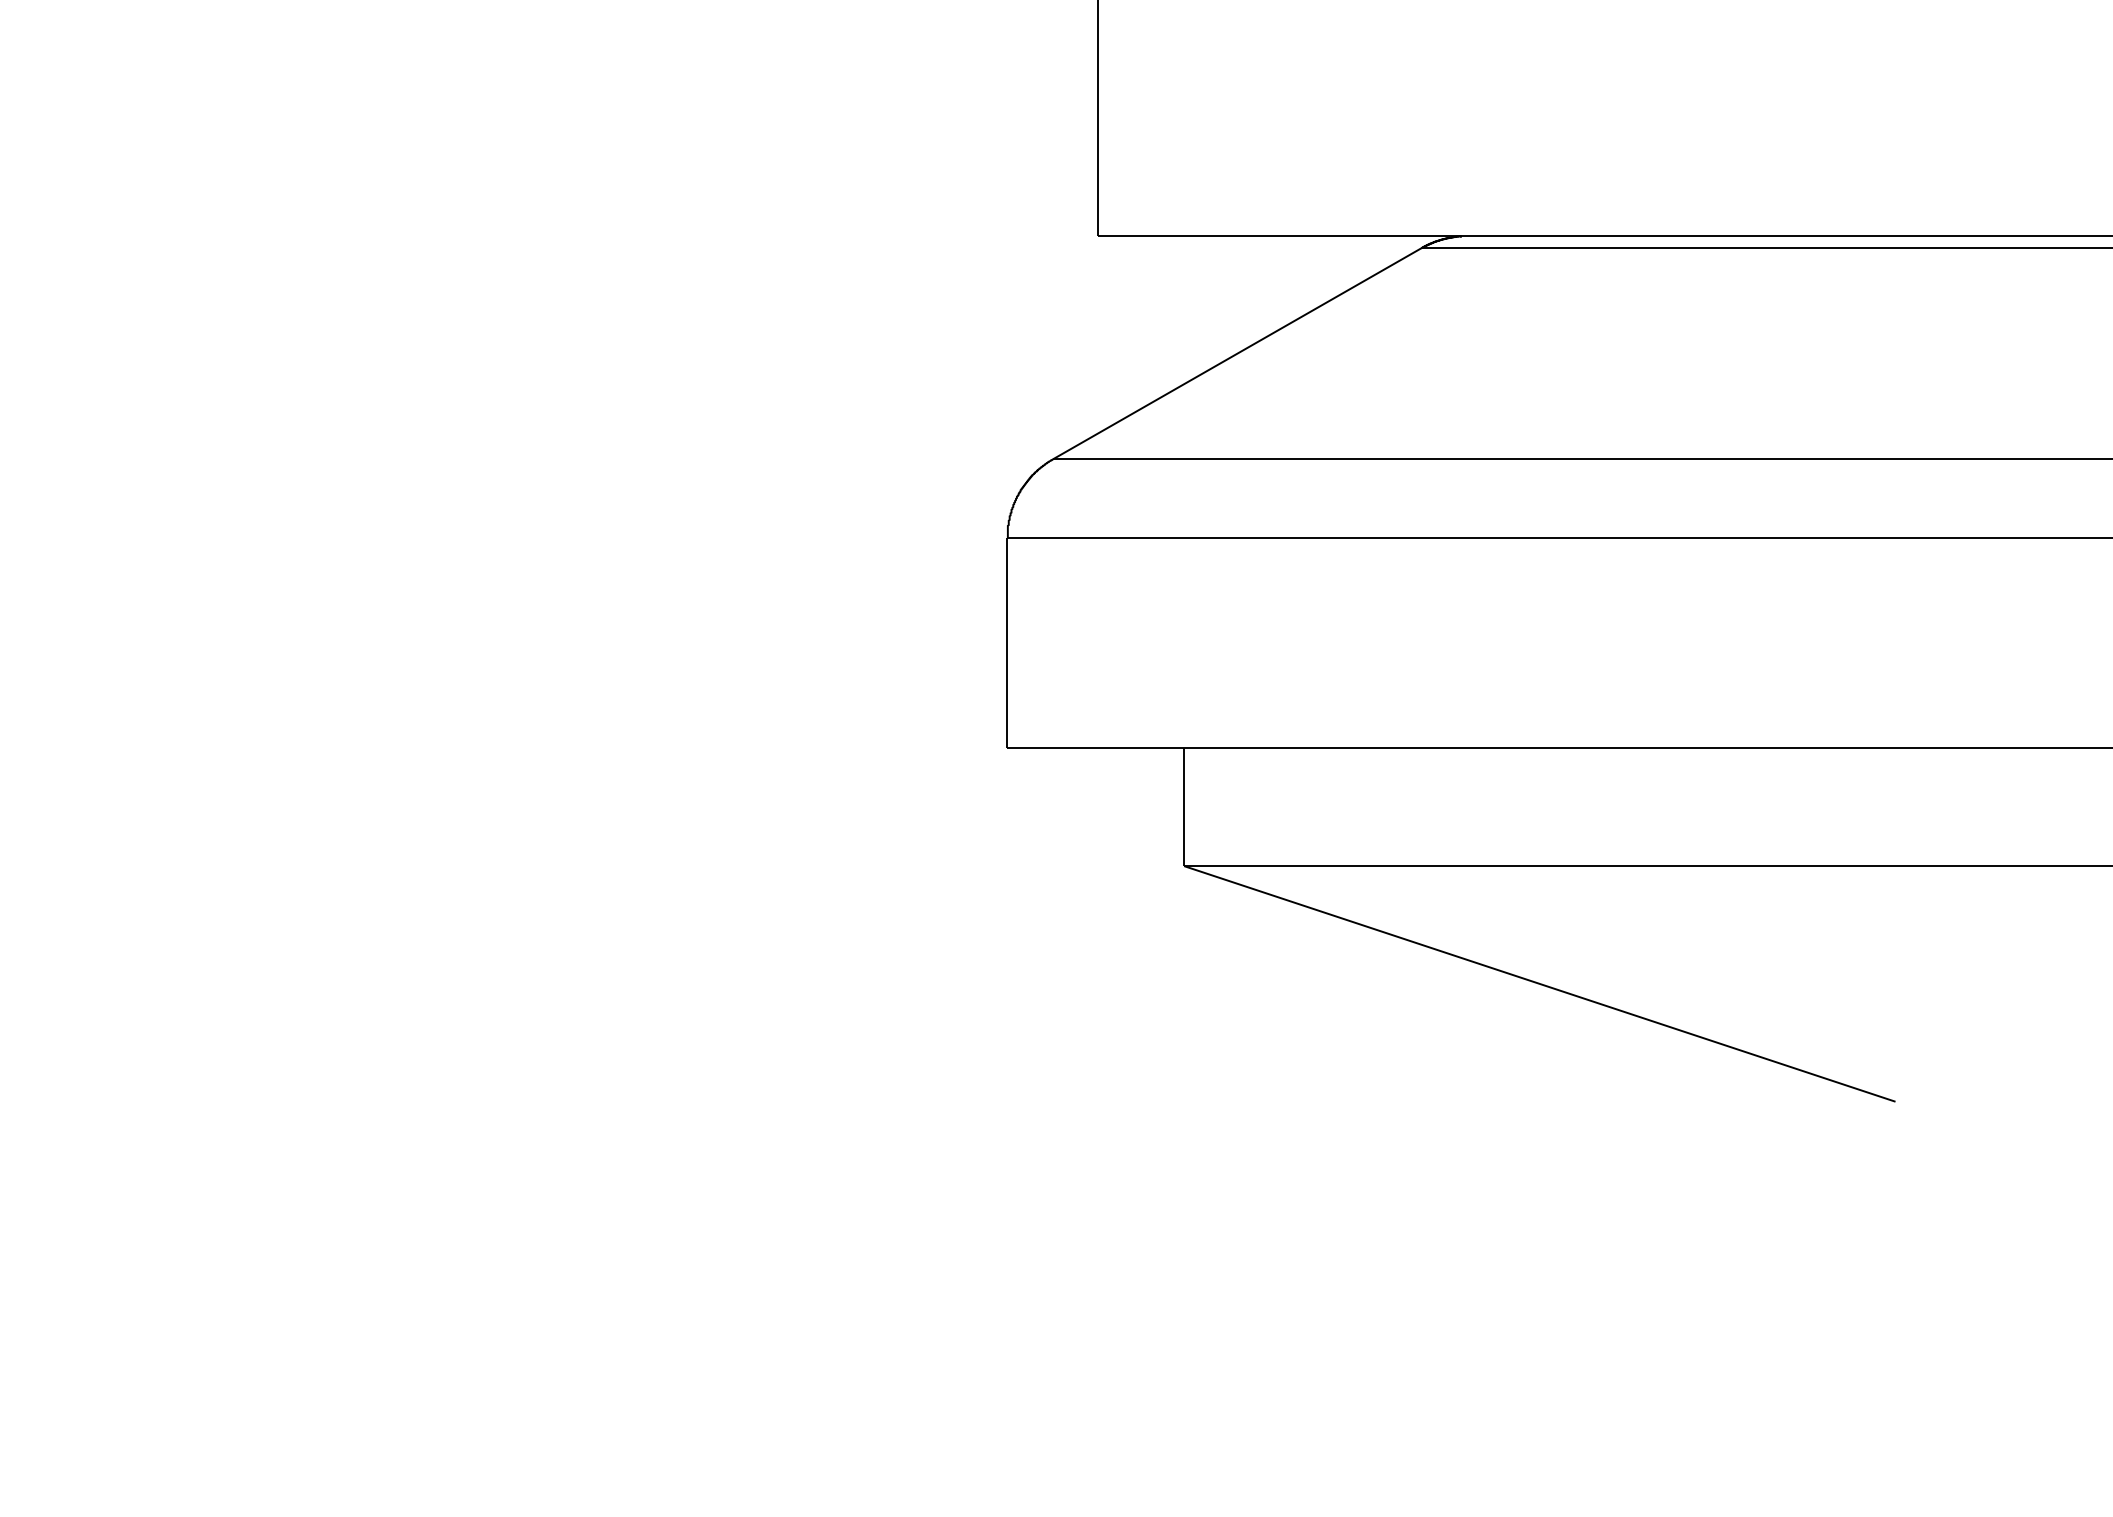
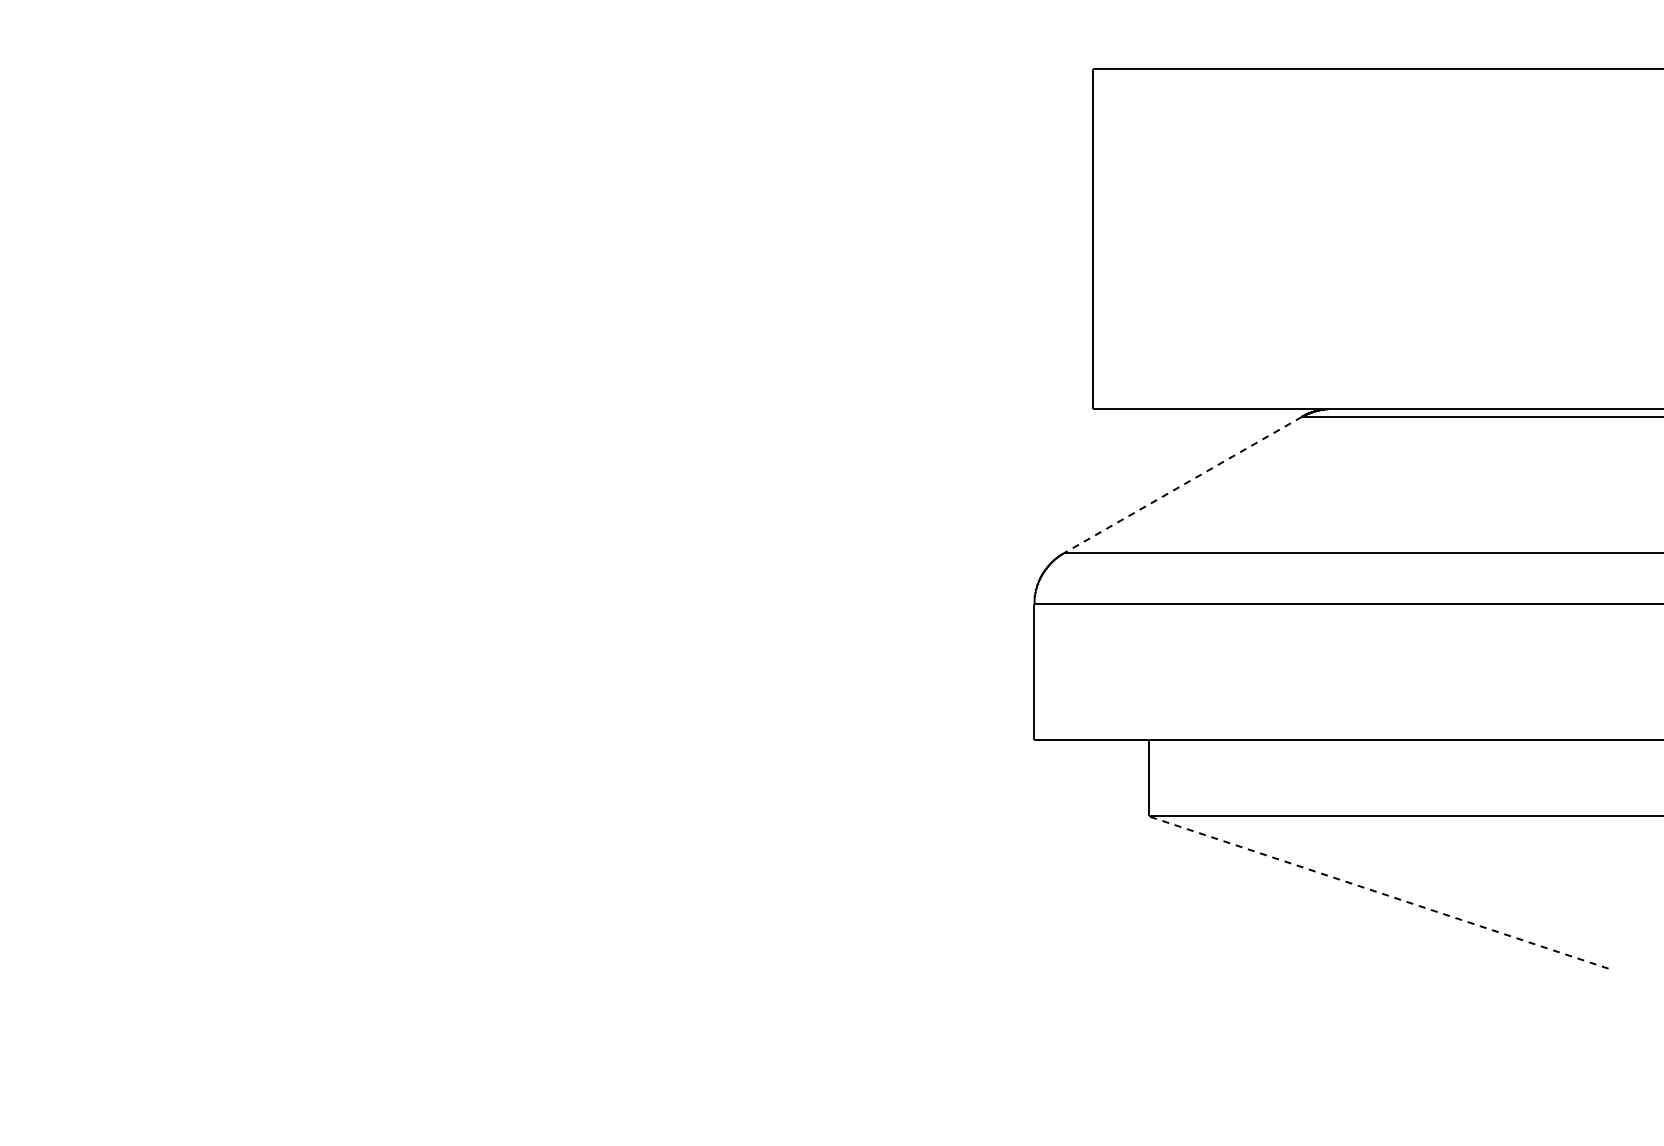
line: (1236, 354) -> (1182, 485), solid -> dashed
line: (1539, 983) -> (1378, 892), solid -> dashed

